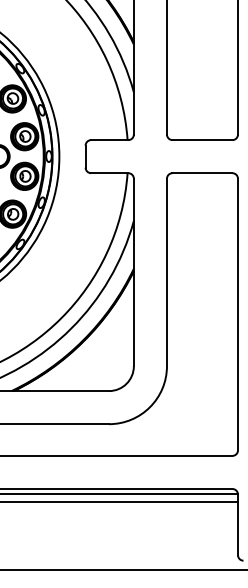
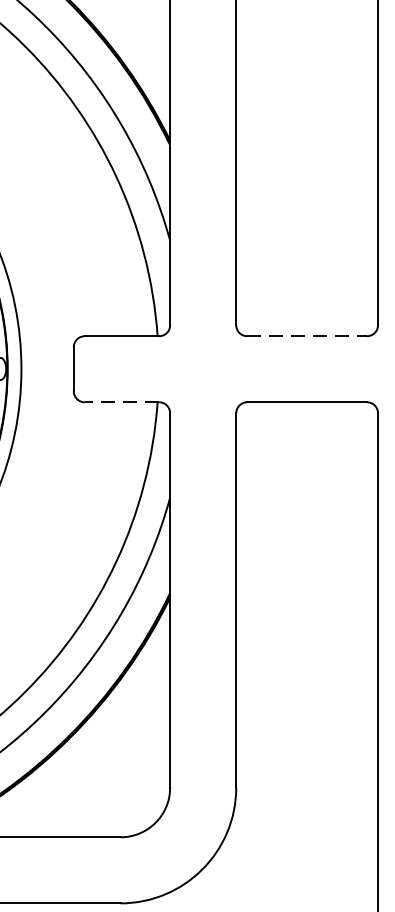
line: (202, 140) -> (307, 336), solid -> dashed
line: (109, 173) -> (121, 402), solid -> dashed

